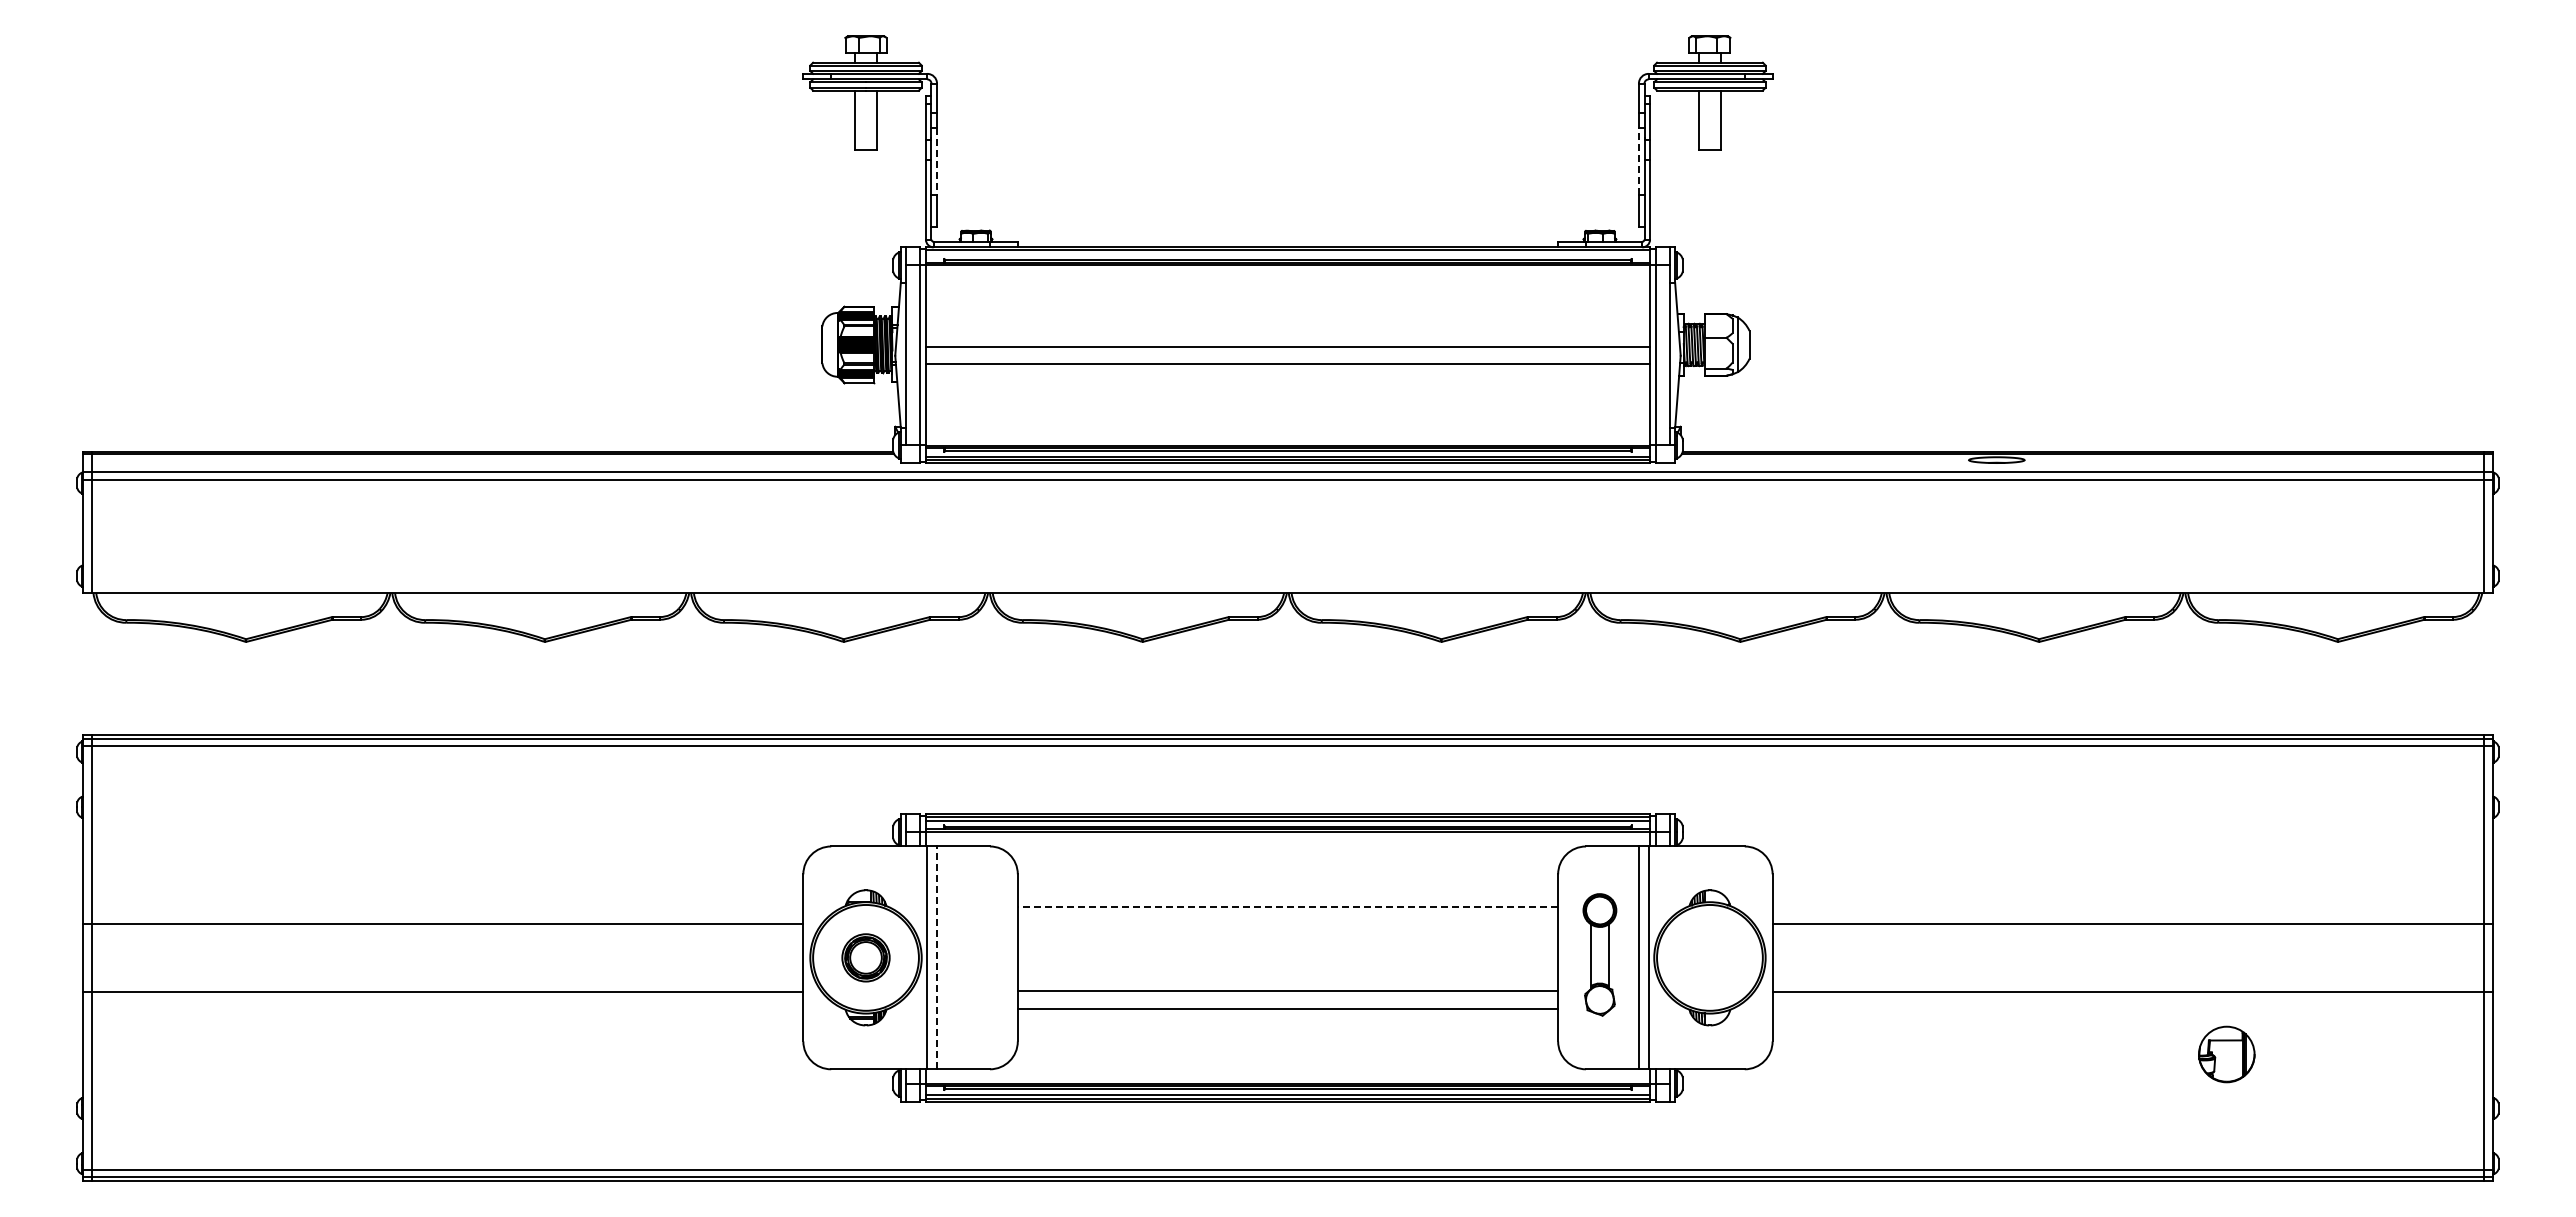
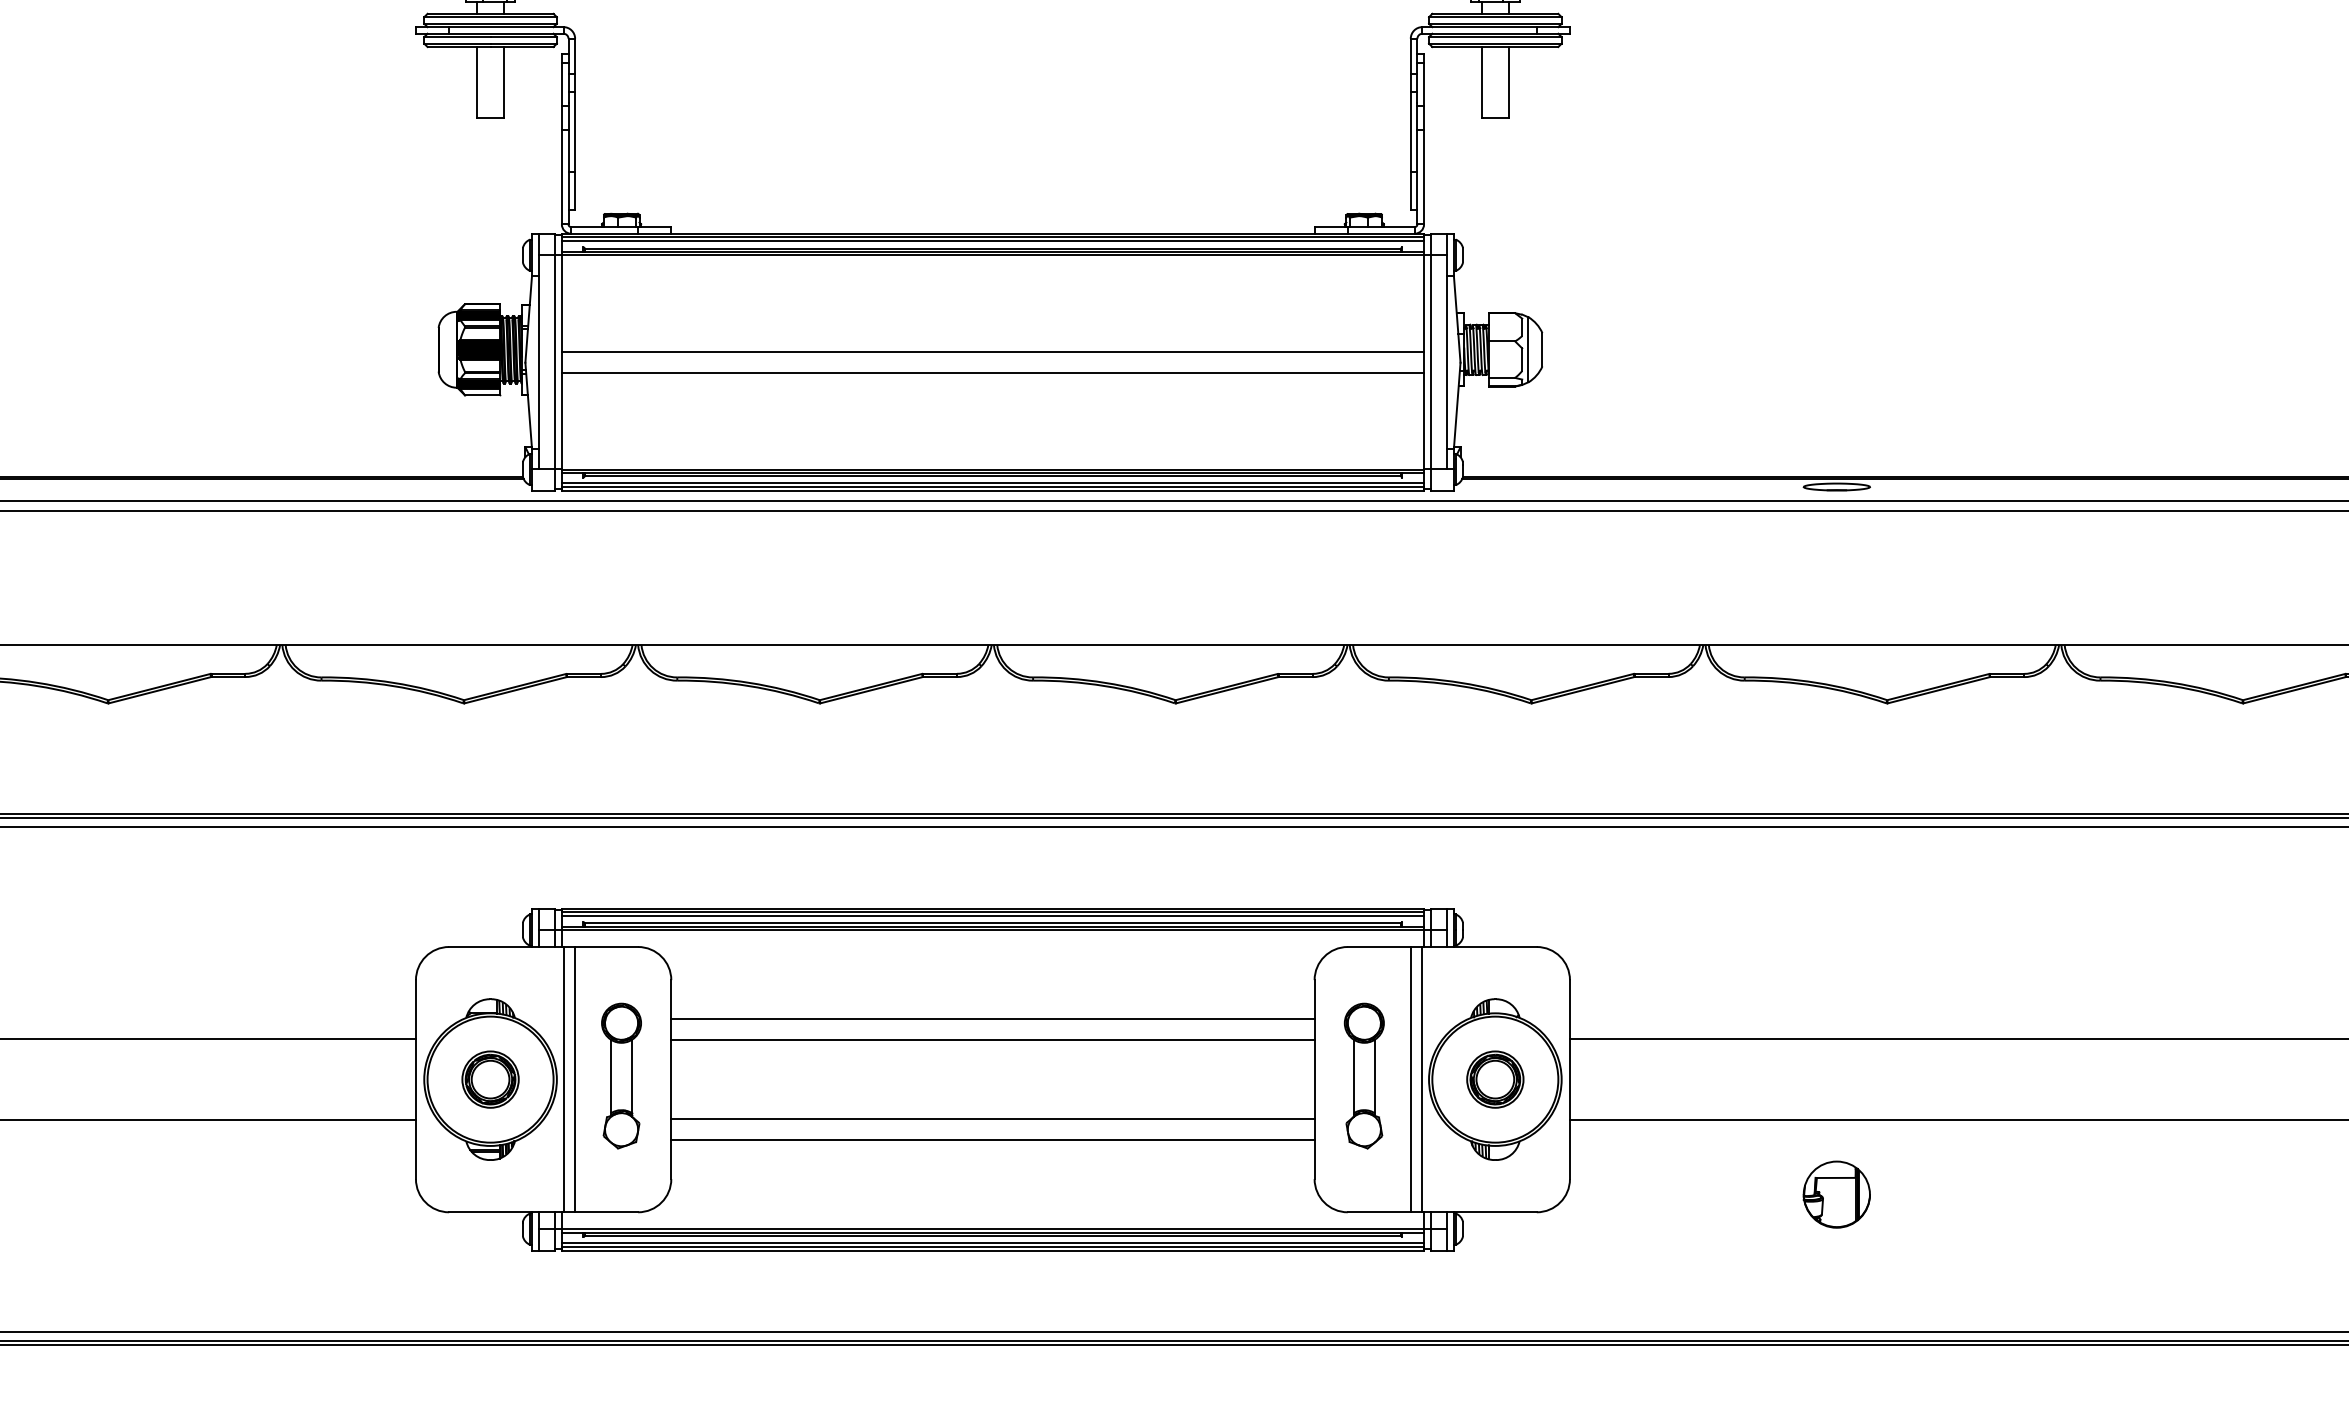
line: (1638, 161) -> (1410, 131), dashed -> solid
line: (937, 162) -> (575, 132), dashed -> solid
line: (1287, 253) -> (992, 240), added
line: (1287, 906) -> (992, 1018), dashed -> solid
line: (1287, 924) -> (992, 1039), added
part: (975, 954) -> (620, 1075), added
line: (937, 957) -> (575, 1079), dashed -> solid
part: (1709, 957) -> (1494, 1079), added
part: (2226, 1054) -> (1836, 1194), moved

